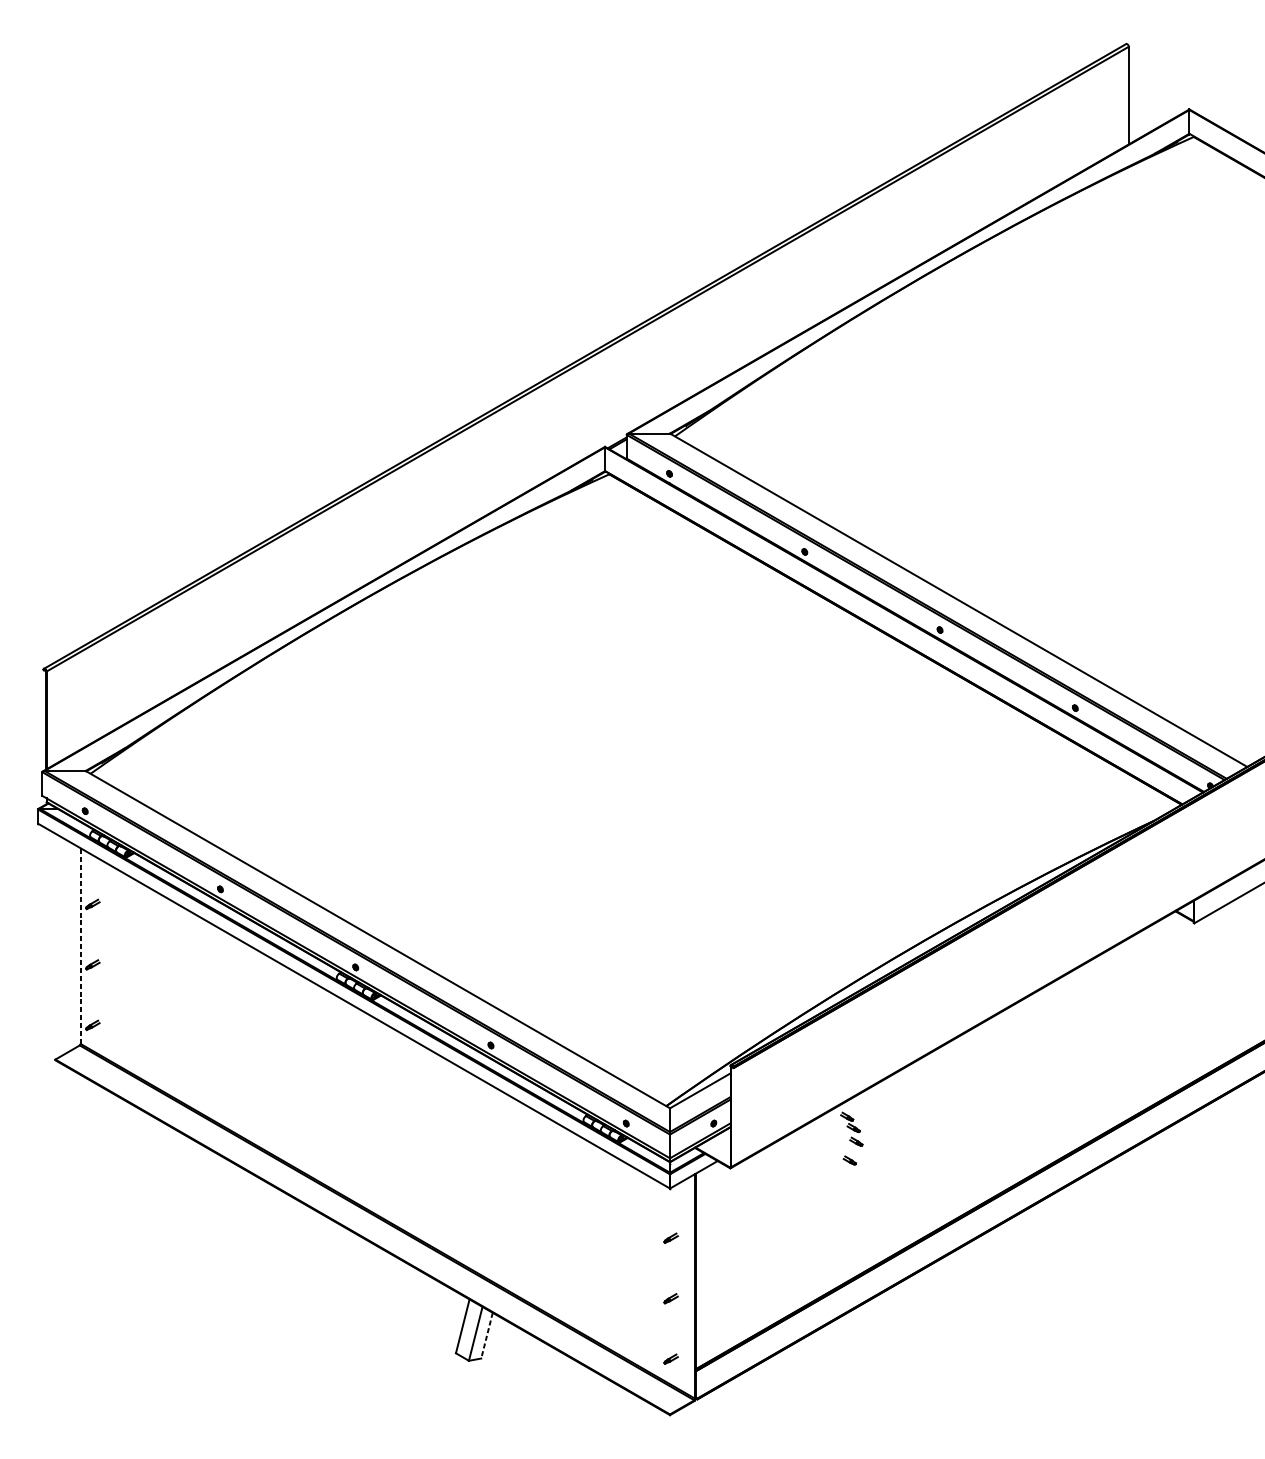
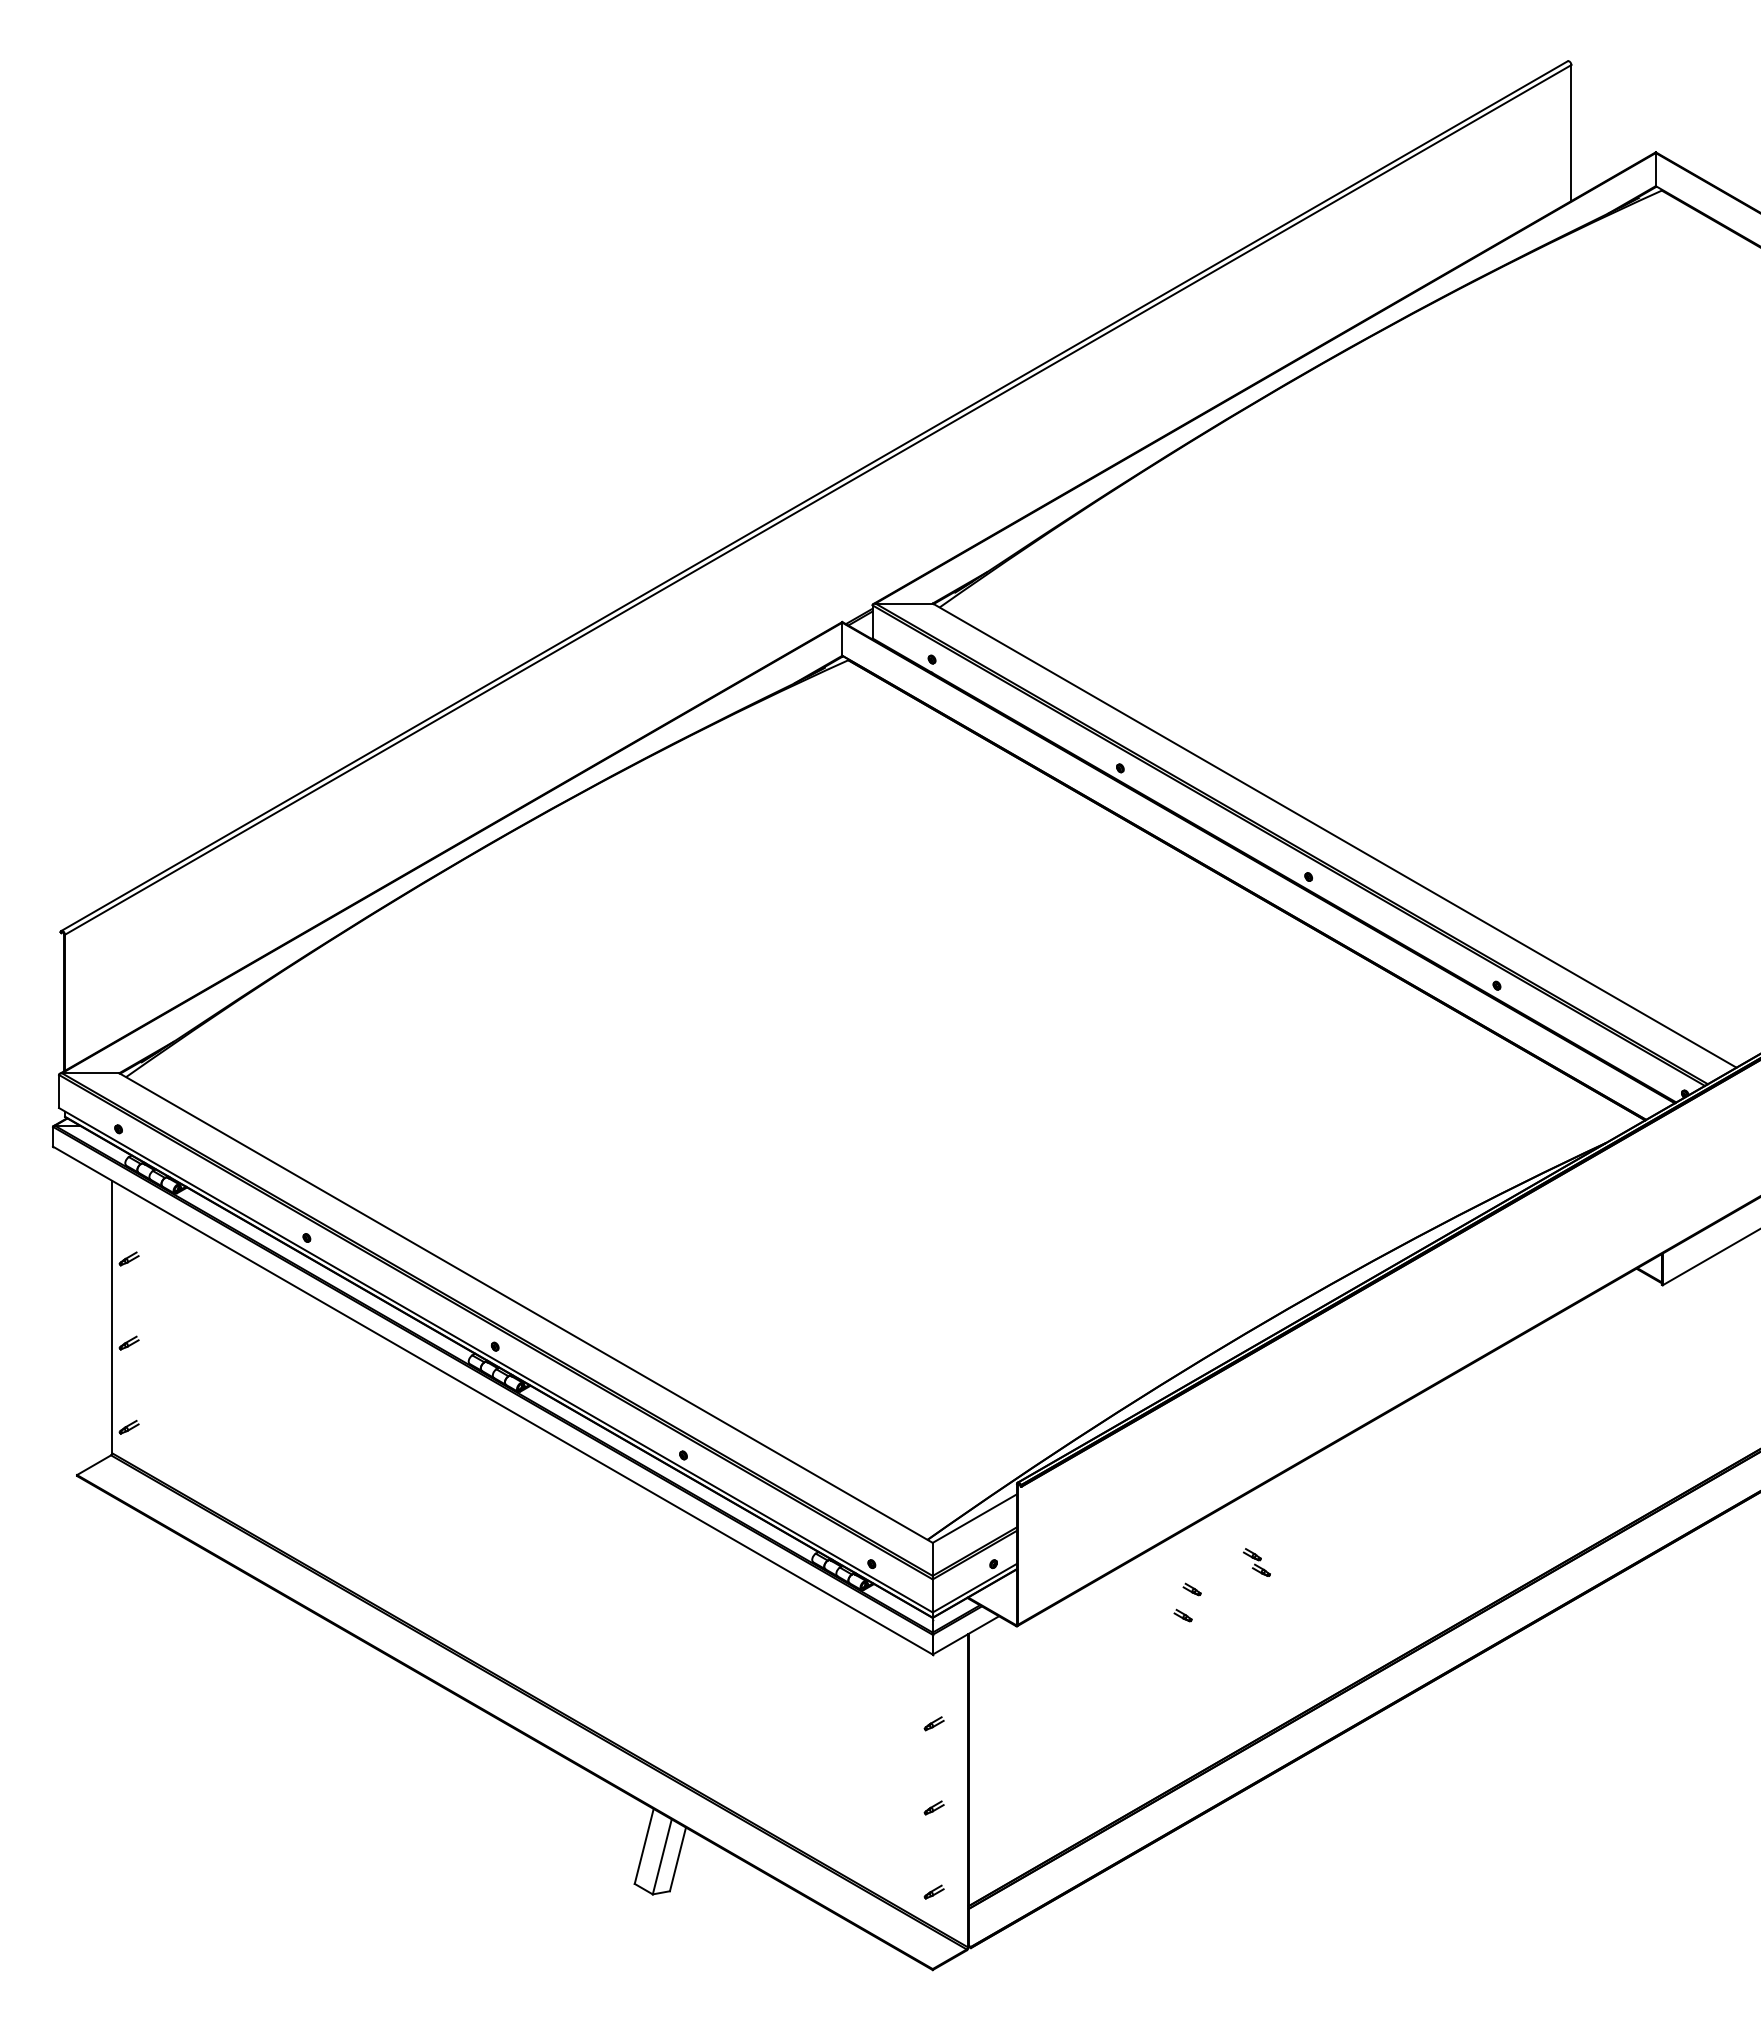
line: (80, 945) -> (112, 1316), dashed -> solid
part: (850, 1122) -> (1256, 1562), moved
line: (486, 1335) -> (677, 1859), dashed -> solid

